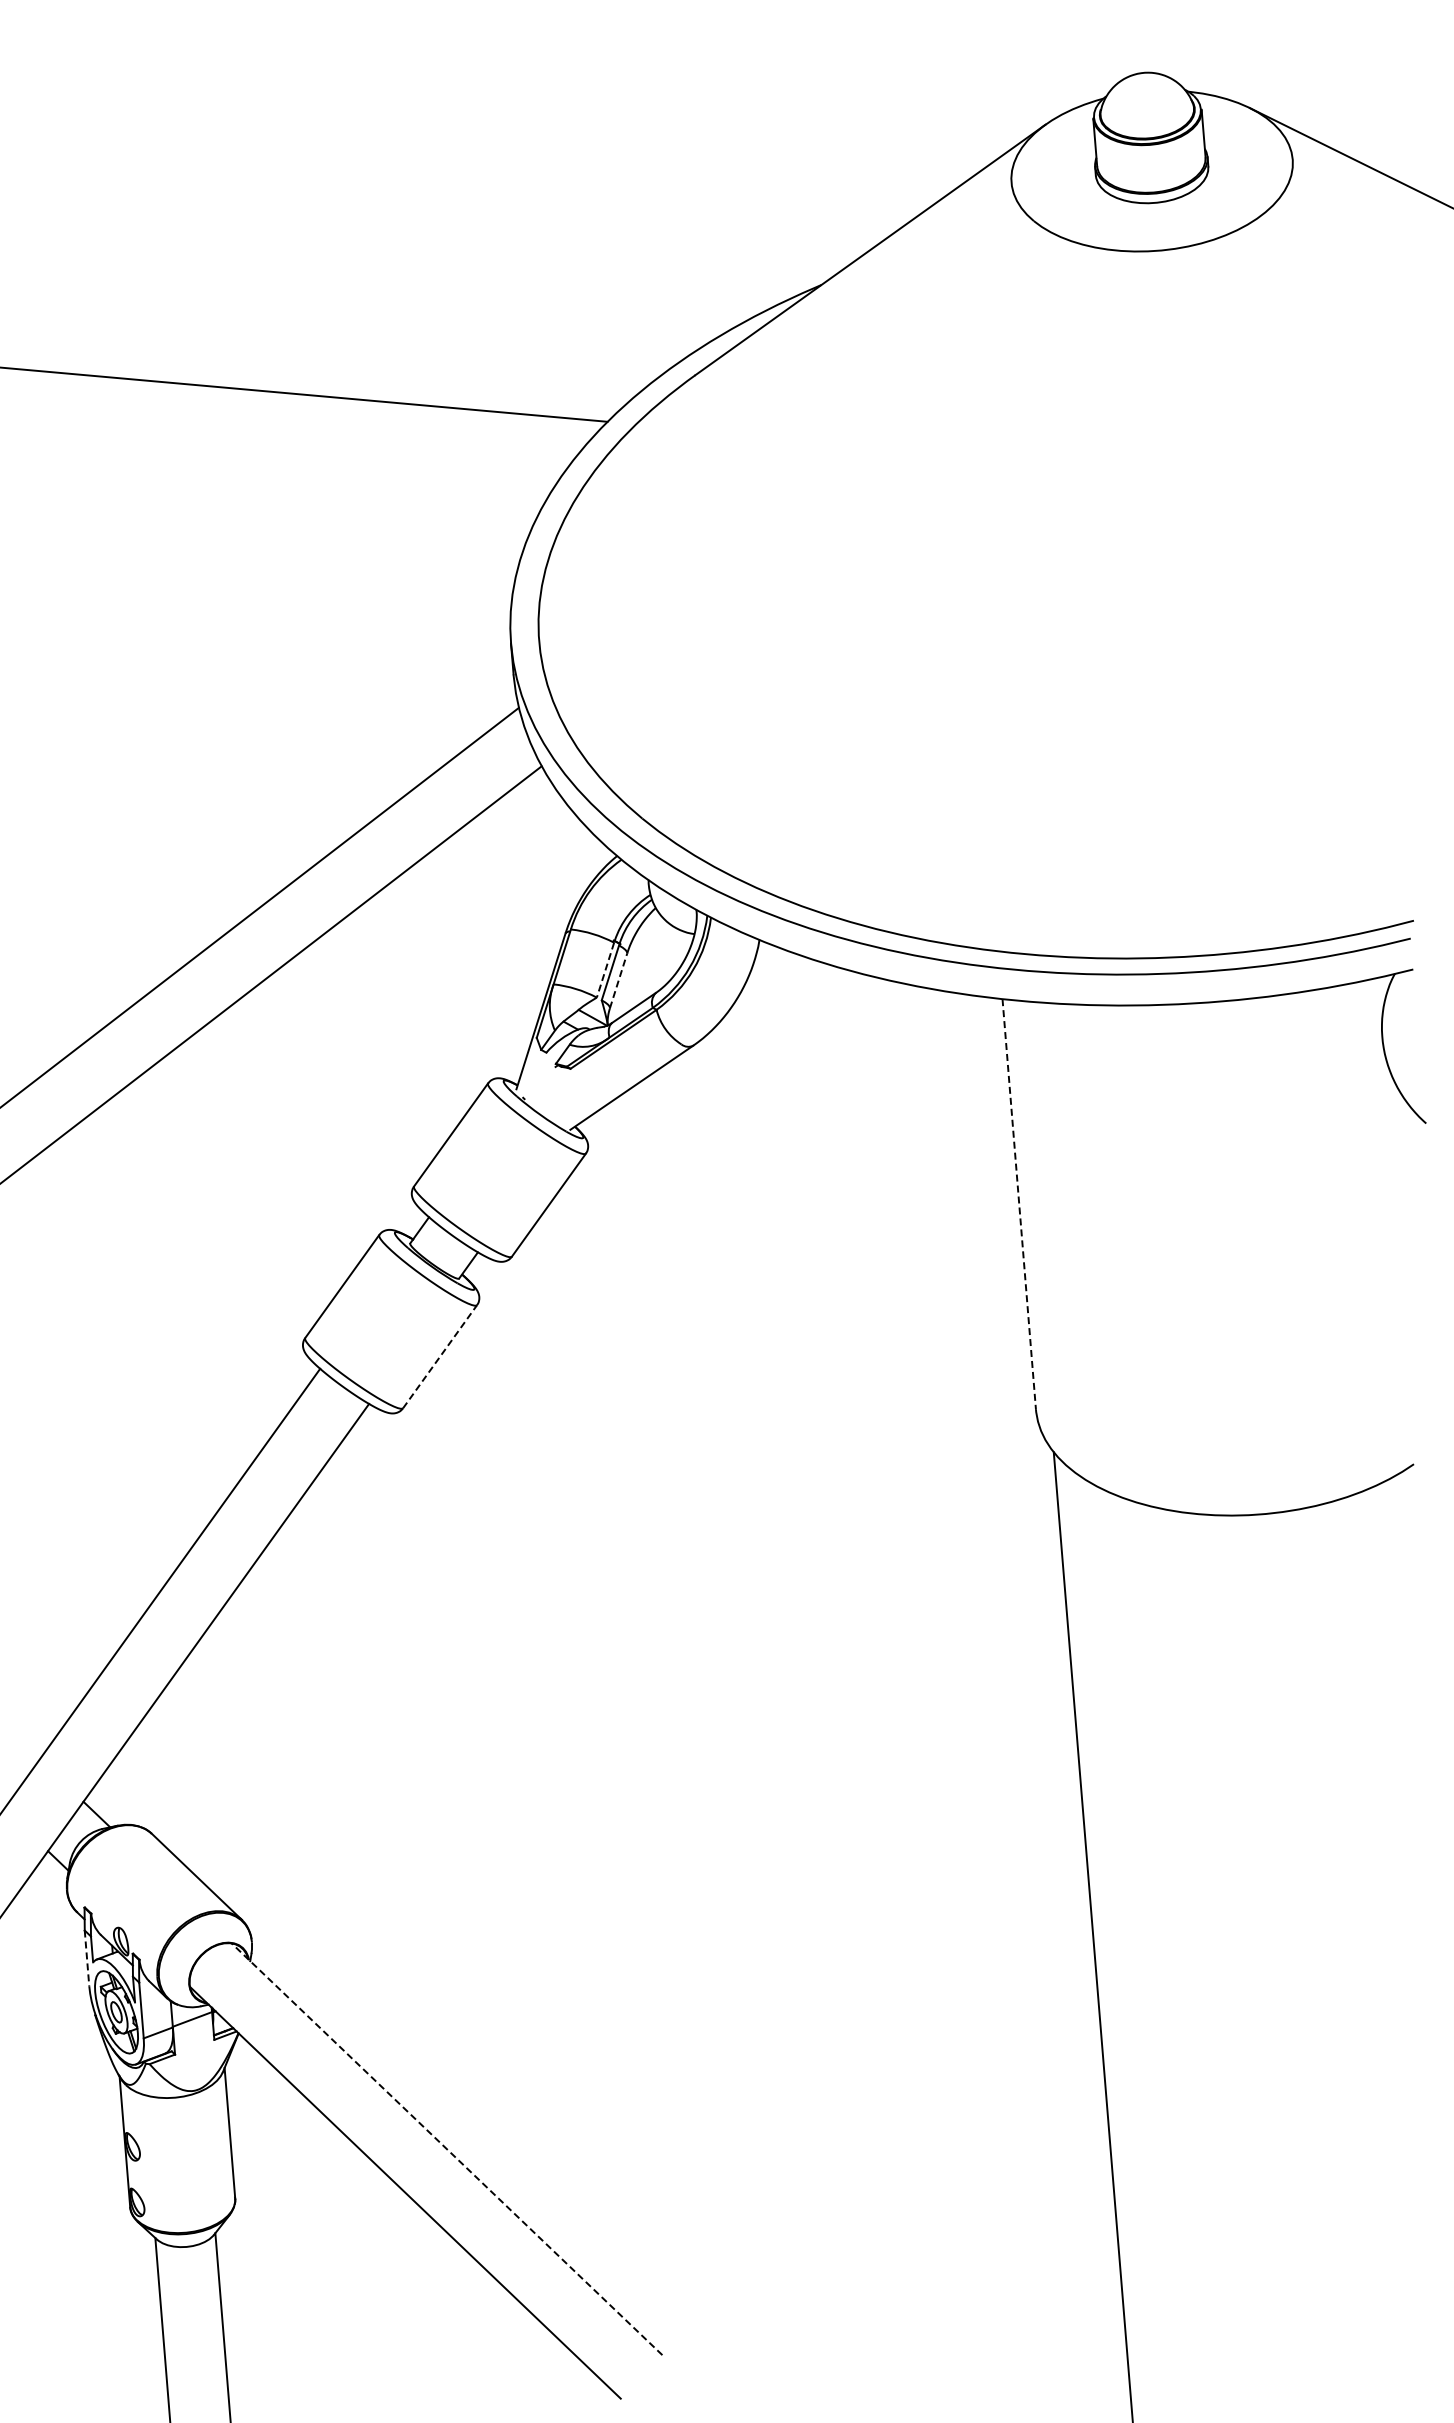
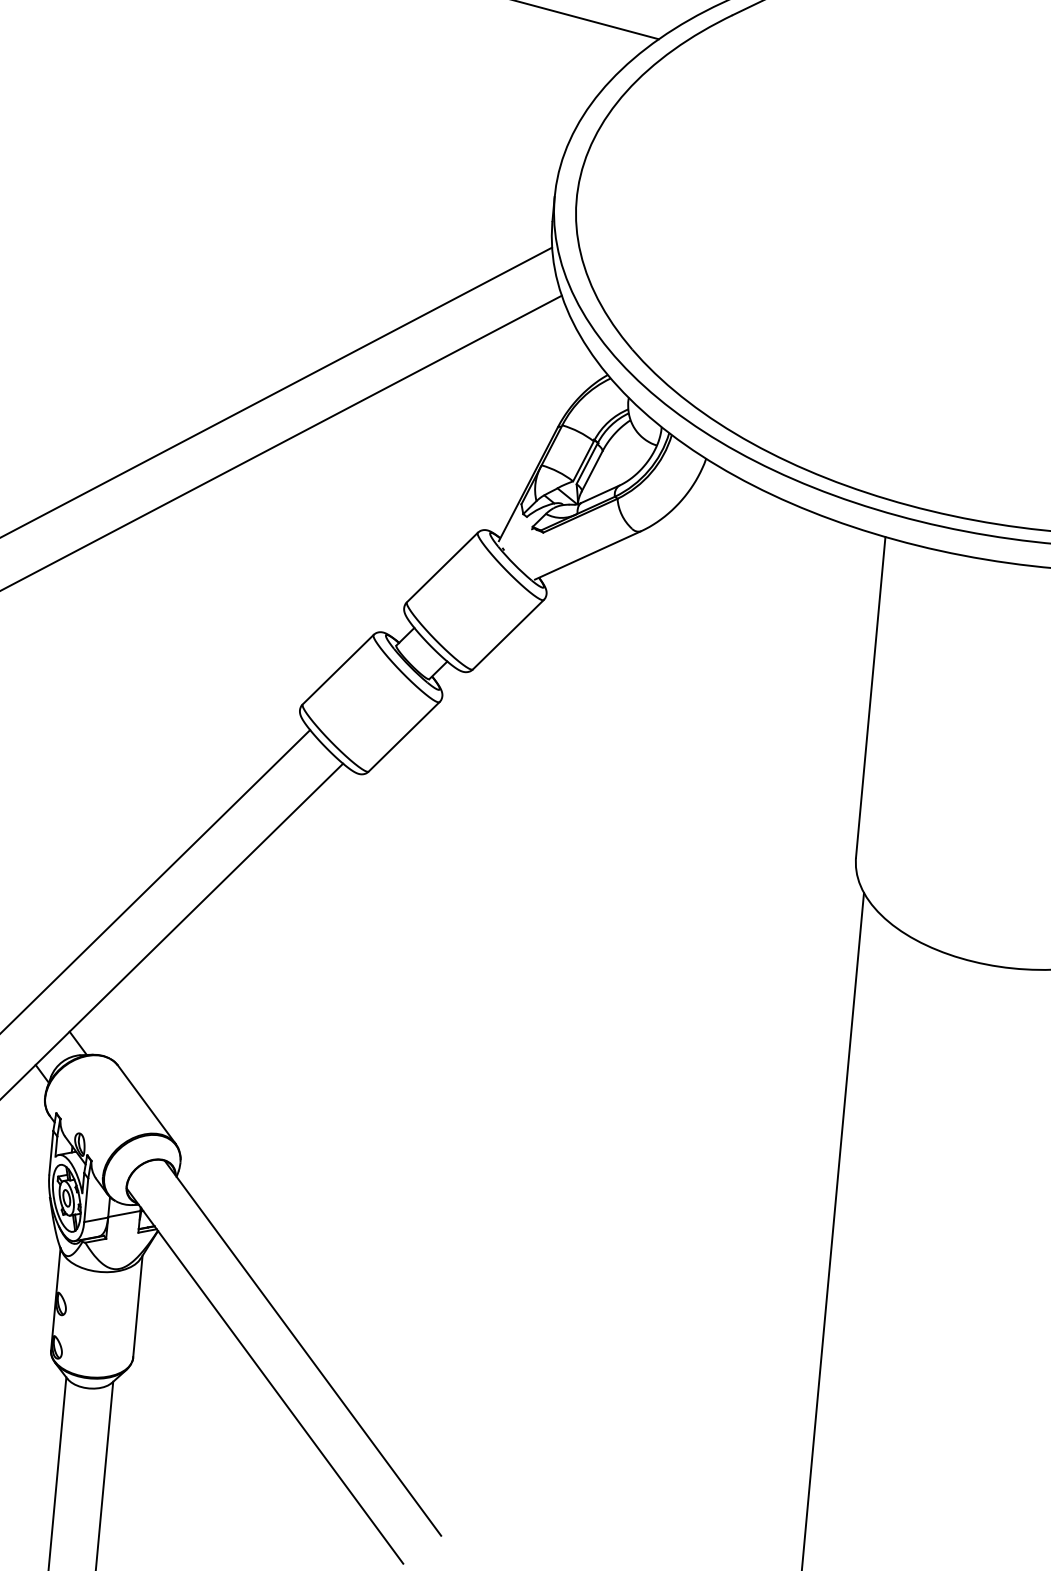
line: (605, 970) -> (583, 461), dashed -> solid
line: (618, 980) -> (592, 471), dashed -> solid
line: (1019, 1205) -> (870, 698), dashed -> solid
line: (440, 1356) -> (404, 736), dashed -> solid
line: (87, 1958) -> (51, 1152), dashed -> solid
line: (447, 2149) -> (303, 1348), dashed -> solid

